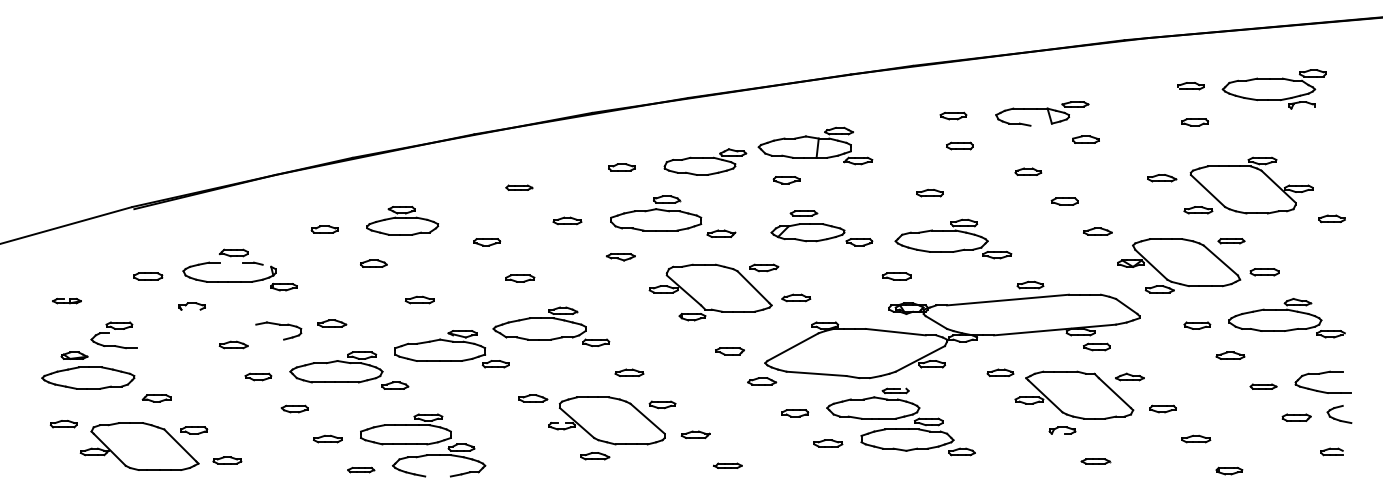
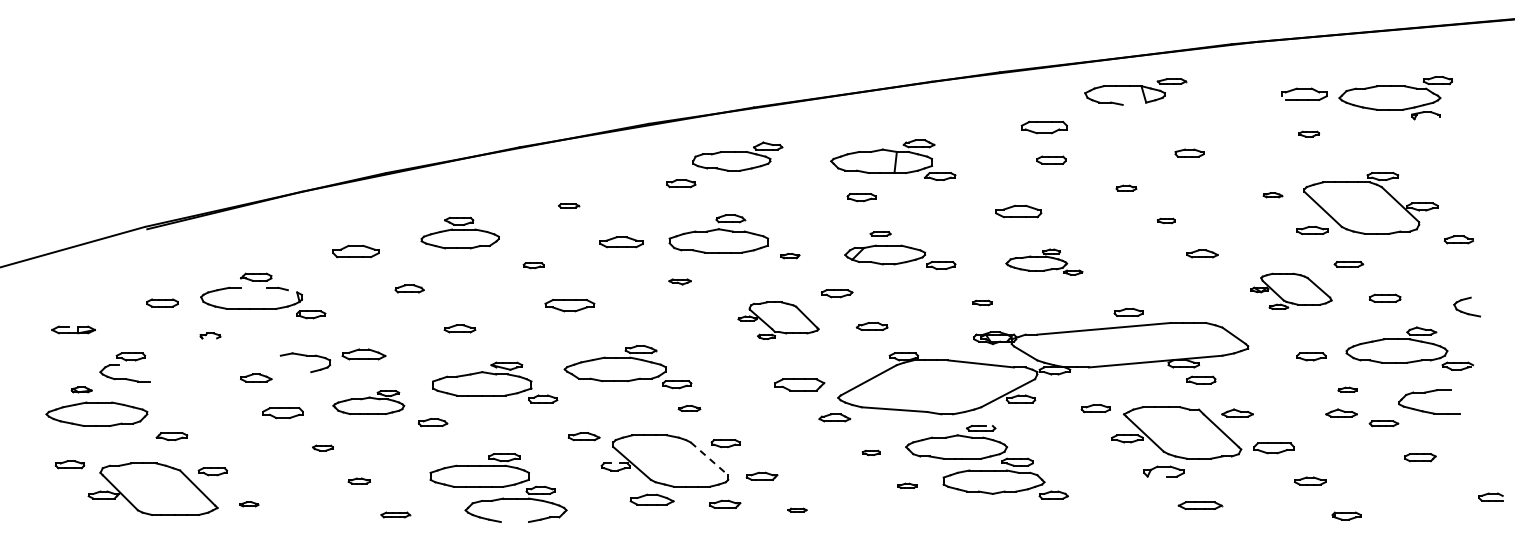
part: (1190, 86) -> (1304, 94), size x1.6
part: (1042, 113) -> (1135, 91), moved
part: (953, 115) -> (1044, 126), size x1.6
part: (1195, 121) -> (1309, 133), size x0.7
part: (705, 161) -> (737, 156), moved
part: (1028, 171) -> (1126, 187), size x0.7
part: (1161, 177) -> (1272, 194), size x0.6
part: (518, 187) -> (568, 205), size x0.7
part: (929, 192) -> (1018, 211), size x1.6
part: (1064, 201) -> (1166, 220), size x0.6
part: (803, 213) -> (880, 233), size x0.7
part: (402, 220) -> (459, 232), moved
part: (567, 220) -> (621, 241), size x1.4
part: (324, 229) -> (355, 251), size x1.6
part: (721, 233) -> (790, 255), size x0.6
part: (953, 239) -> (1044, 262), size x0.6
part: (486, 242) -> (533, 265), size x0.7
part: (620, 256) -> (679, 281), size x0.7
part: (1179, 266) -> (1291, 291), size x0.6
part: (896, 276) -> (982, 302), size x0.6
part: (520, 277) -> (570, 304), size x1.6
part: (710, 292) -> (778, 320), size x0.6
part: (66, 300) -> (73, 329), size x1.4
part: (192, 306) -> (210, 335), size x0.7
part: (331, 323) -> (363, 354), size x1.4
part: (550, 327) -> (627, 367), moved
part: (729, 350) -> (799, 384), size x1.6
part: (74, 355) -> (81, 389), size x0.7
part: (1230, 355) -> (1347, 389), size x0.6
part: (336, 367) -> (368, 402), size x0.7
part: (629, 372) -> (689, 408), size x0.7
part: (1320, 374) -> (1426, 393), moved
part: (258, 376) -> (283, 412), size x1.4
part: (1224, 376) -> (1341, 412), added
part: (294, 408) -> (322, 447), size x0.7
part: (1162, 408) -> (1273, 447), size x1.4
part: (795, 413) -> (871, 452), size x0.6
part: (1338, 413) -> (1466, 306), moved
line: (647, 418) -> (709, 458), solid -> dashed
part: (1062, 430) -> (1163, 471), size x1.4
part: (328, 438) -> (359, 480), size x0.7
part: (828, 443) -> (907, 485), size x0.6
part: (423, 444) -> (498, 487), moved
part: (1331, 451) -> (1490, 496), moved
part: (594, 455) -> (651, 499), size x1.4
part: (227, 459) -> (249, 503), size x0.6
part: (662, 459) -> (725, 503), added
part: (1095, 461) -> (1199, 505), size x1.4
part: (728, 465) -> (797, 509), size x0.6

